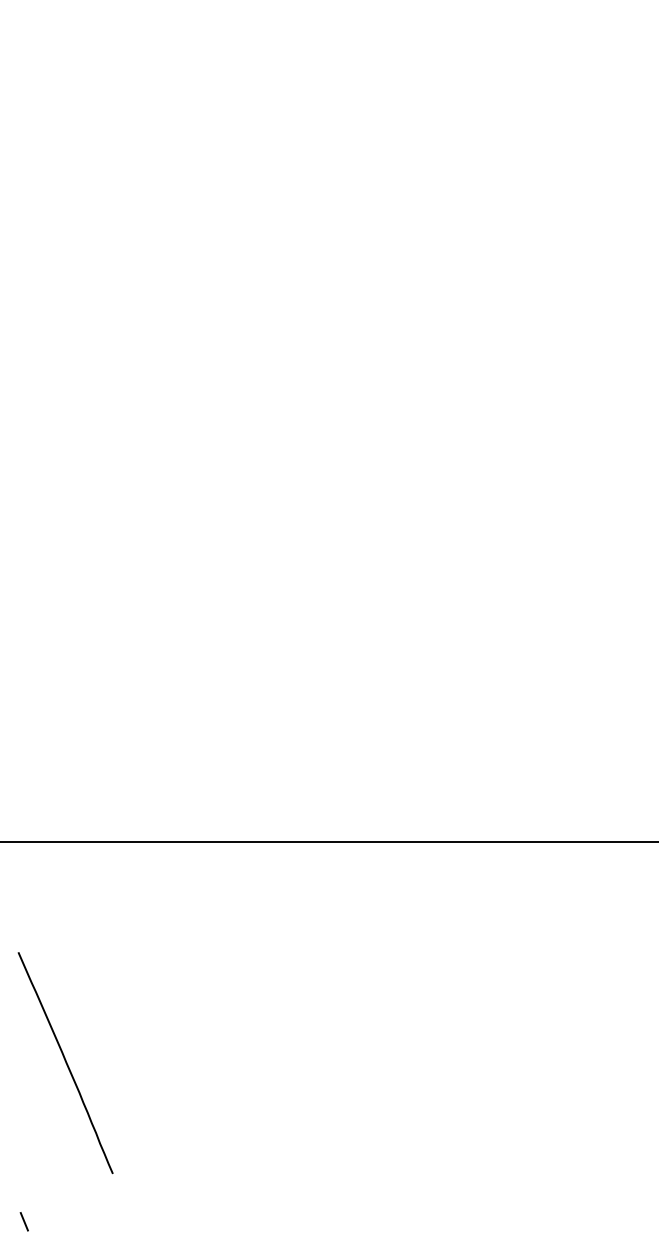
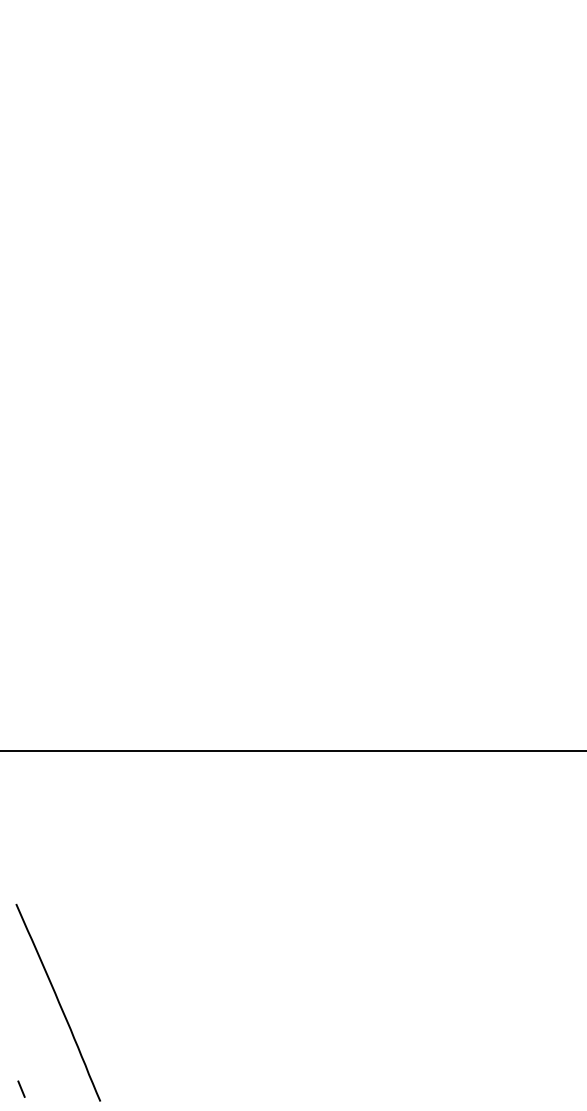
curve: (64, 1061) -> (57, 1001), moved

